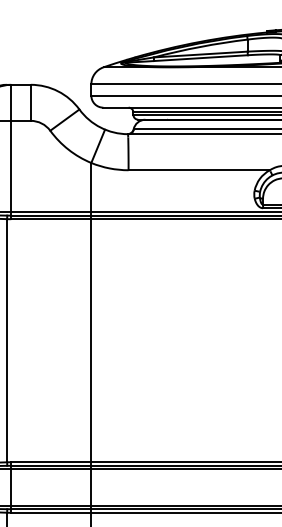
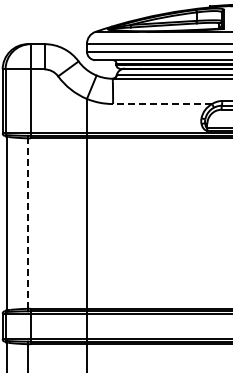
line: (199, 170) -> (162, 104), solid -> dashed
line: (6, 340) -> (27, 223), solid -> dashed

